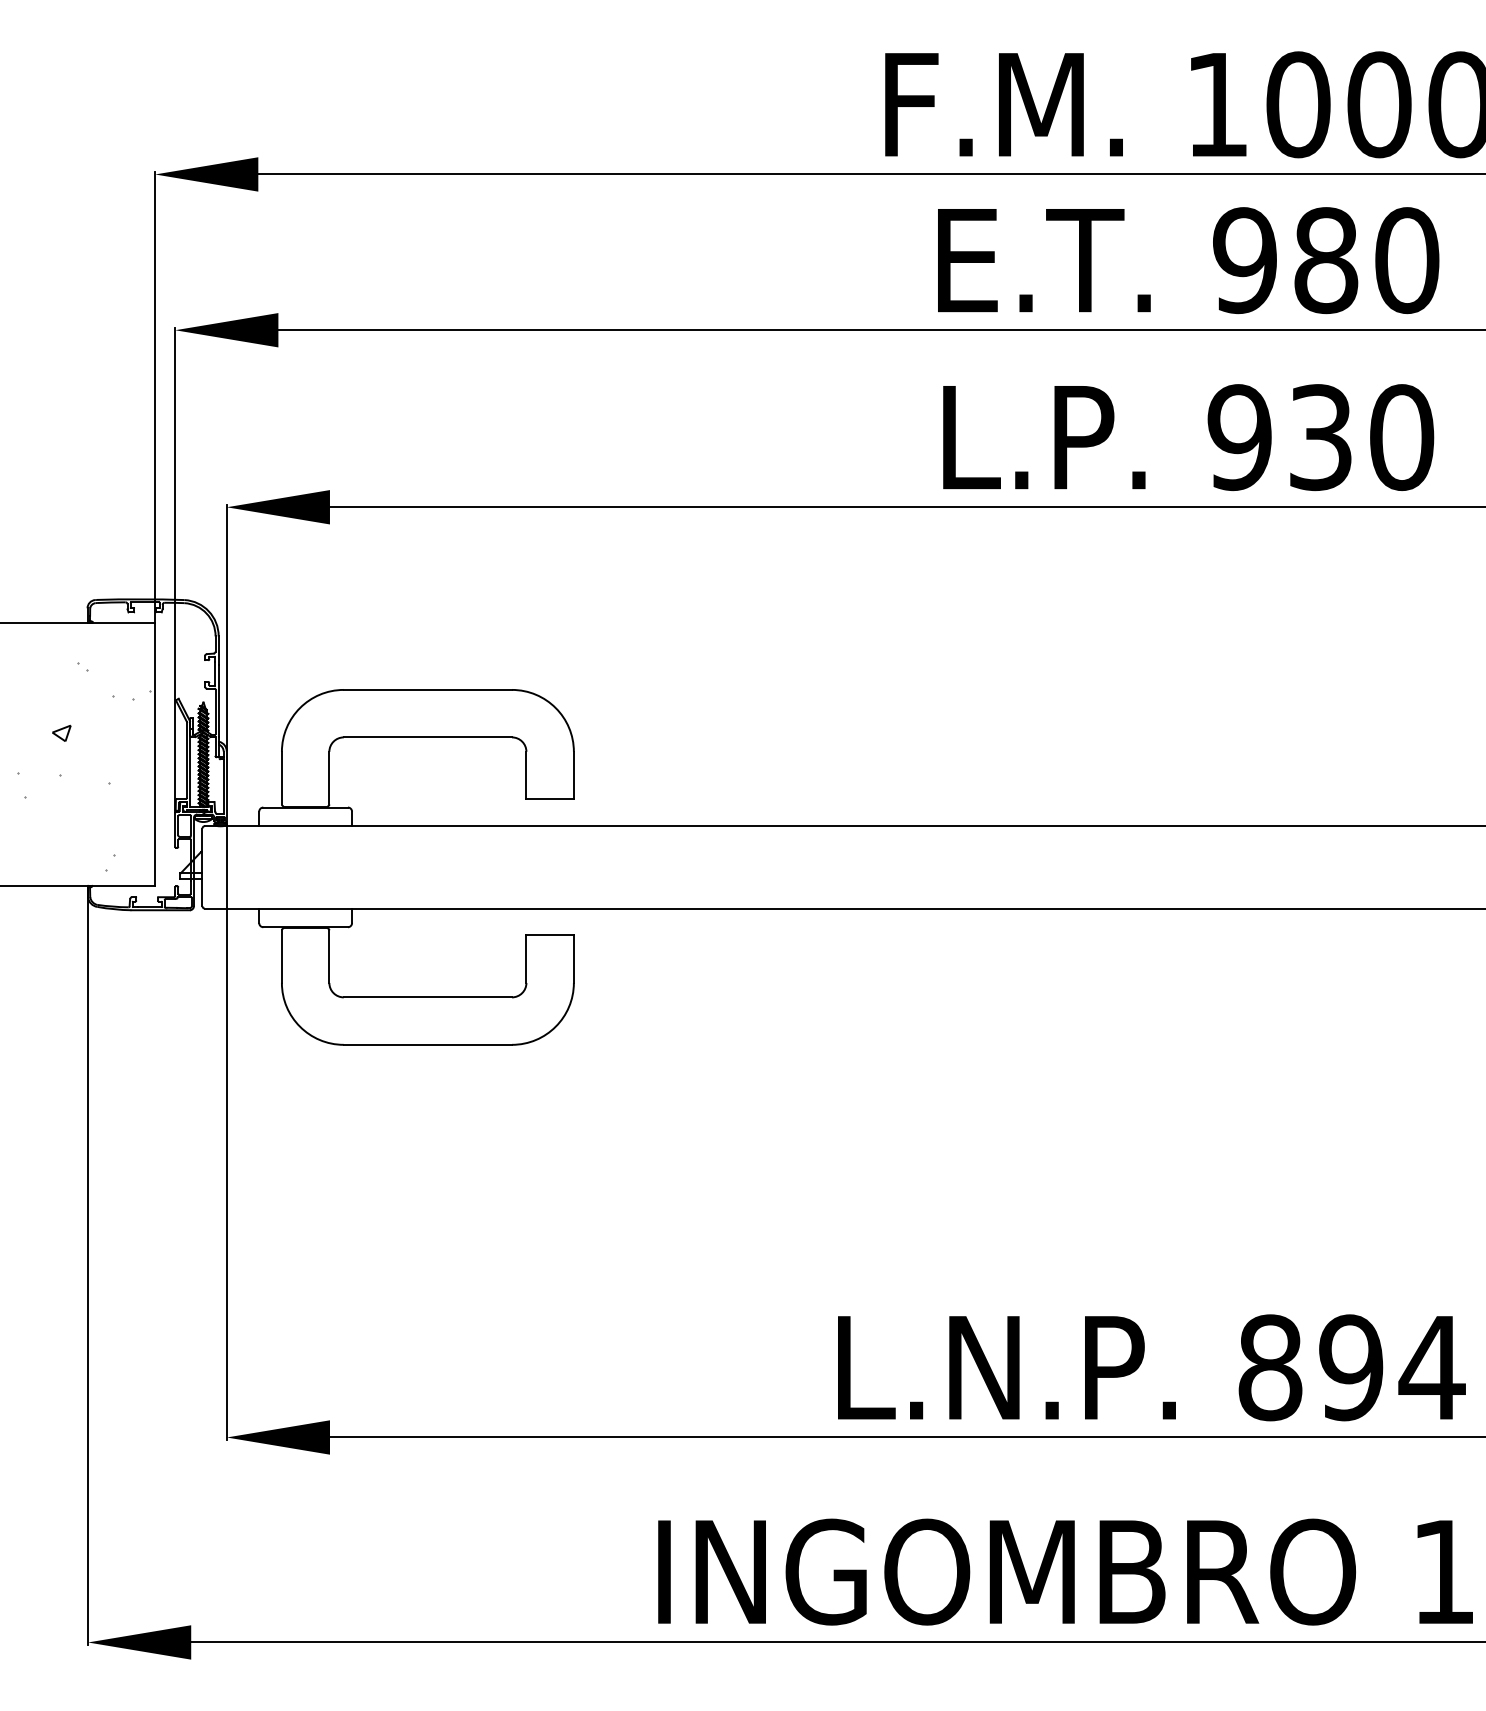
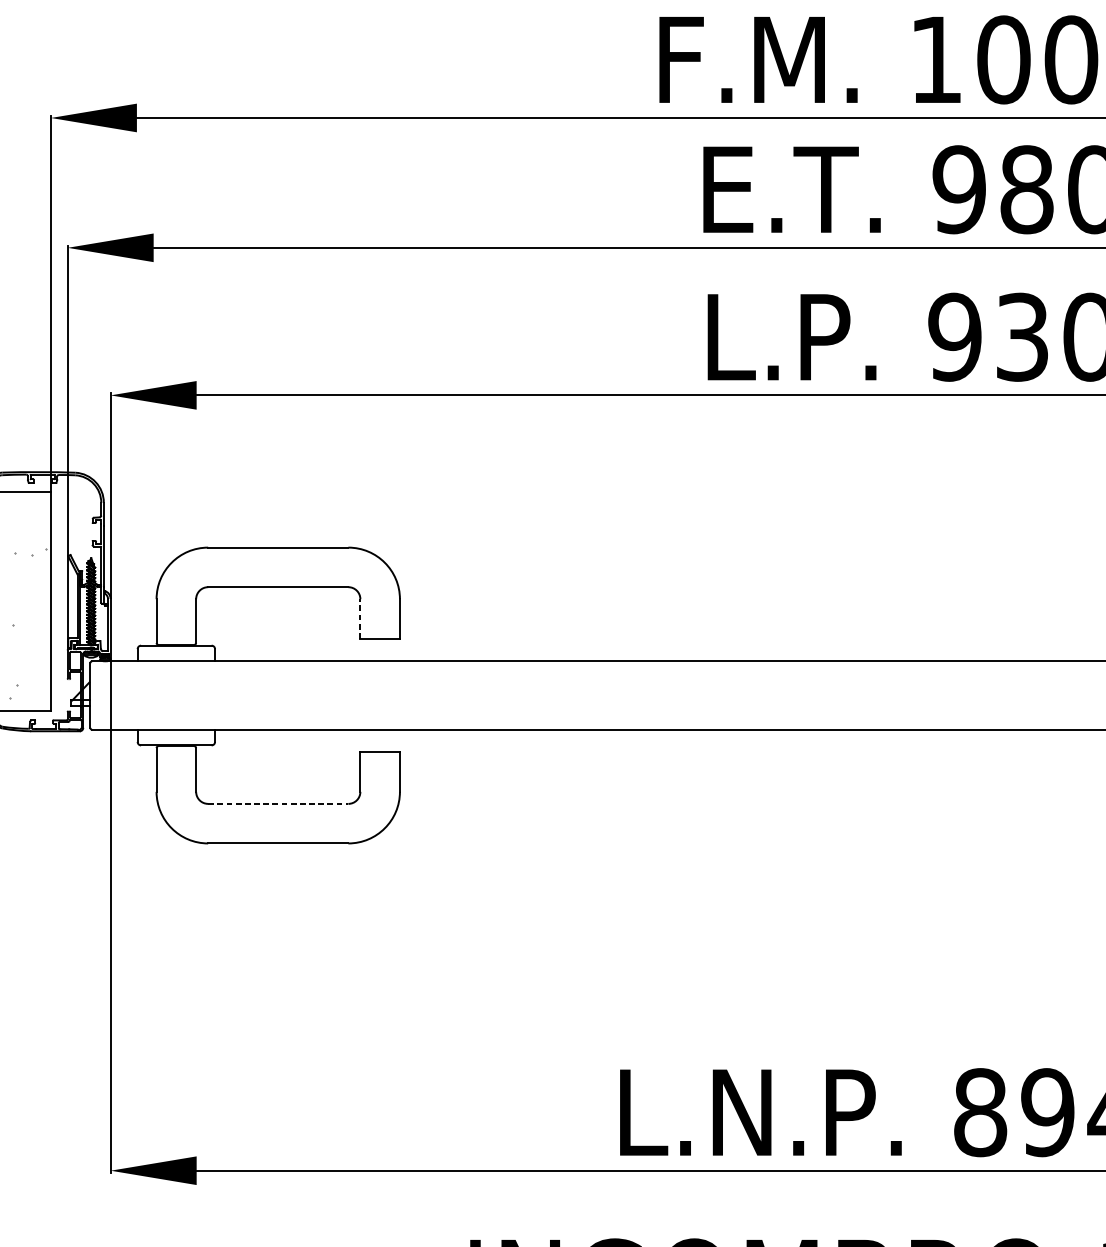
line: (526, 775) -> (360, 618), solid -> dashed
line: (428, 997) -> (278, 803), solid -> dashed

